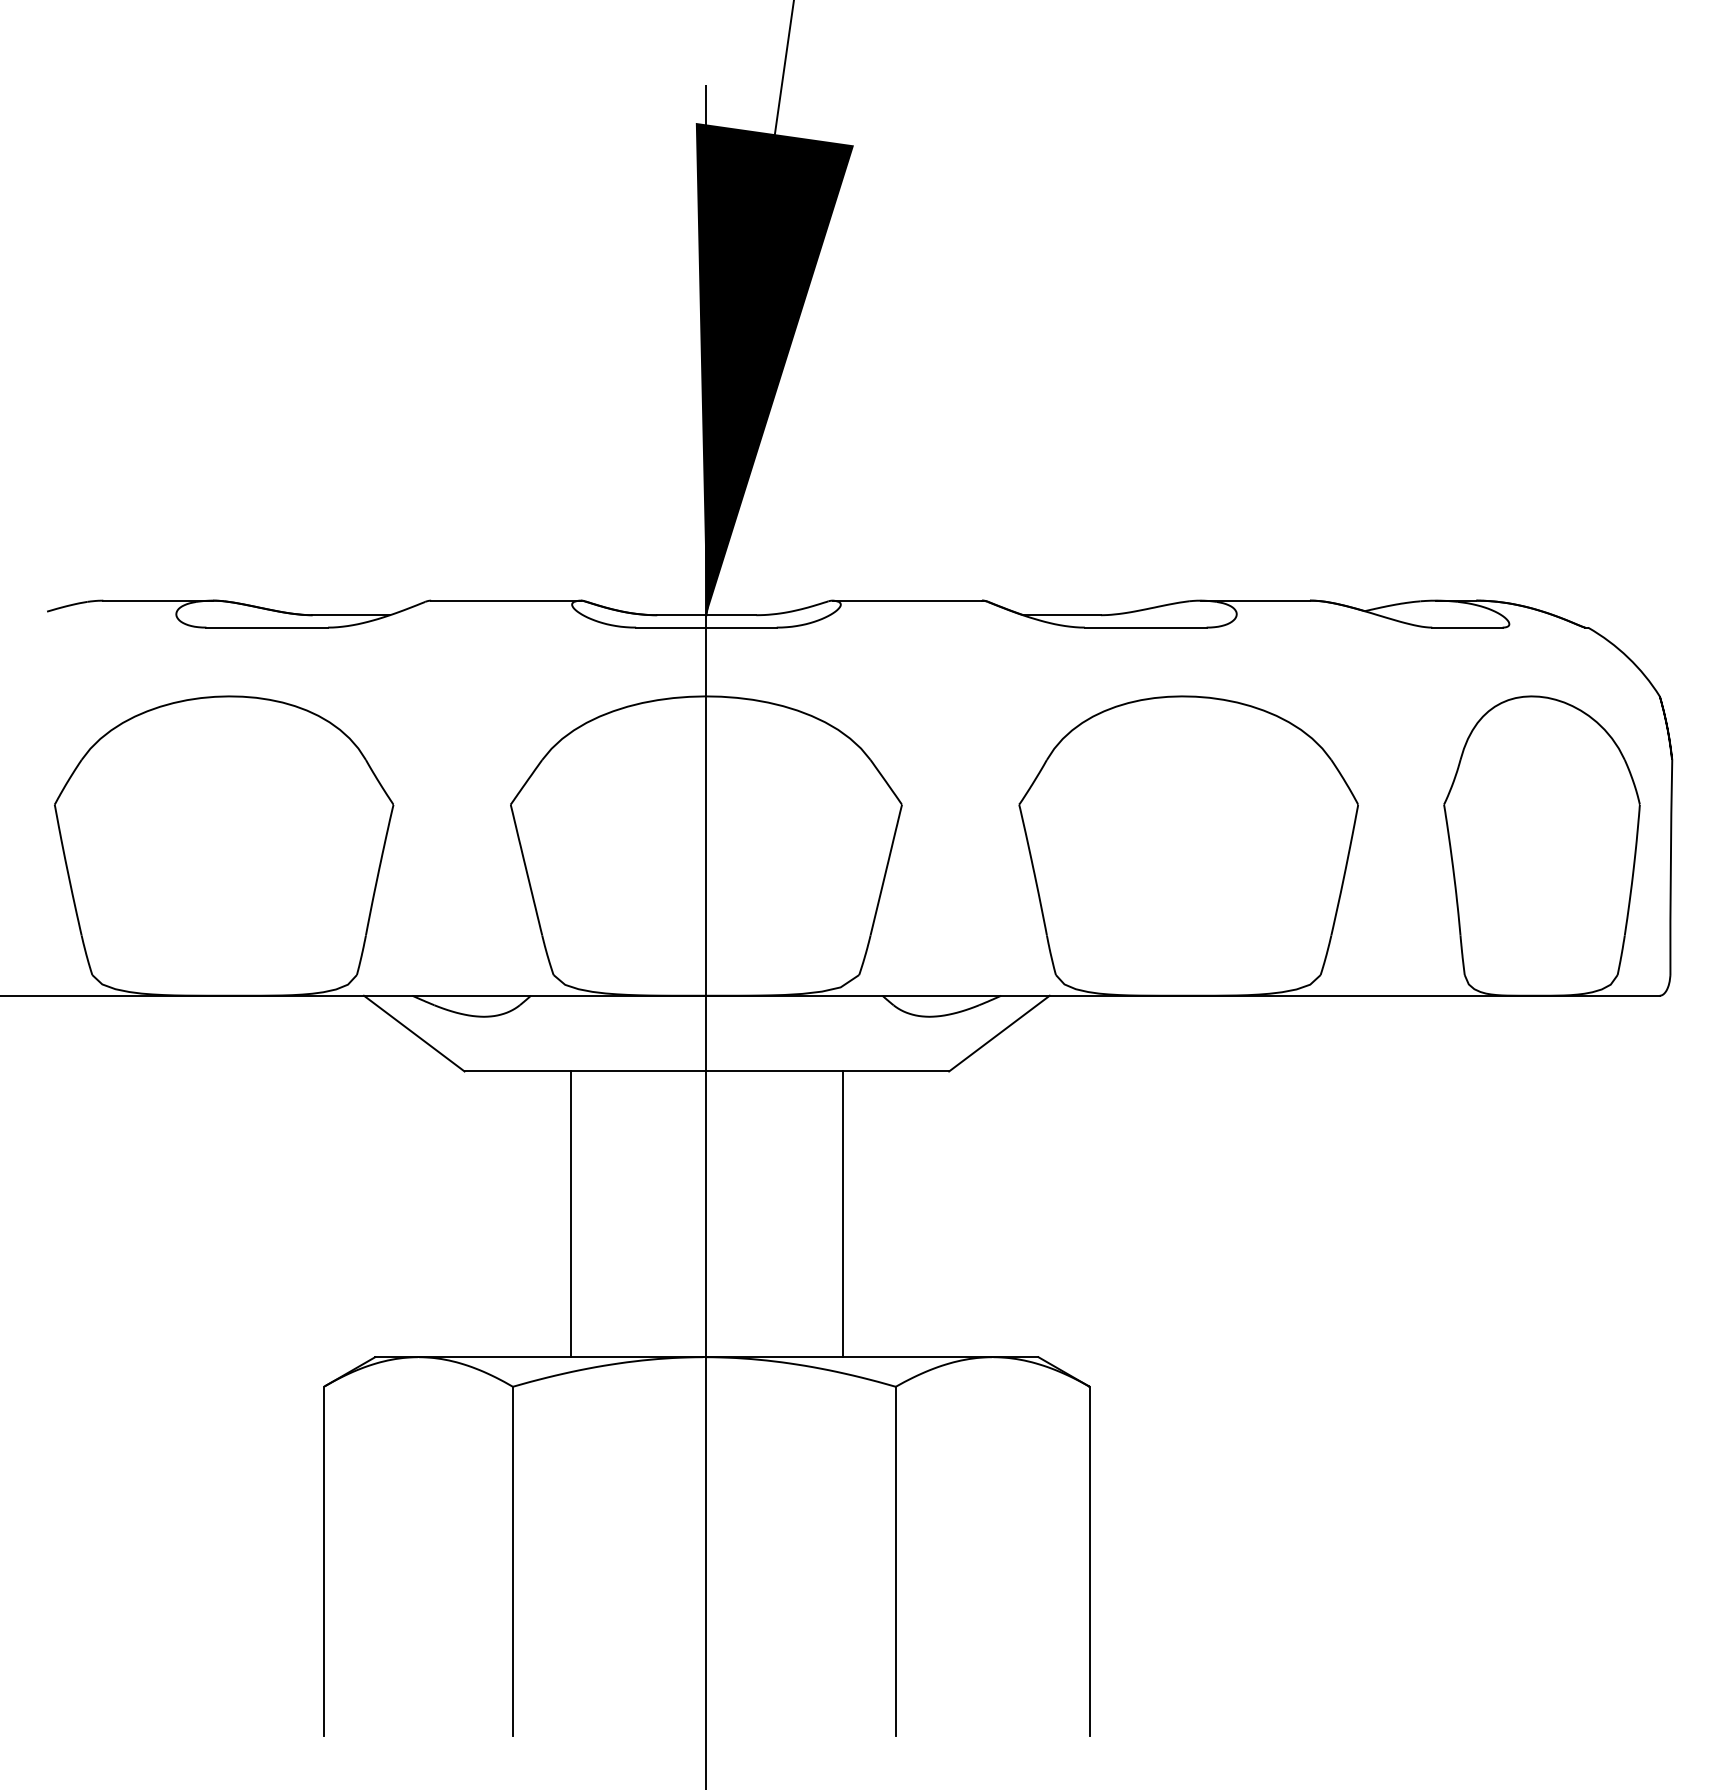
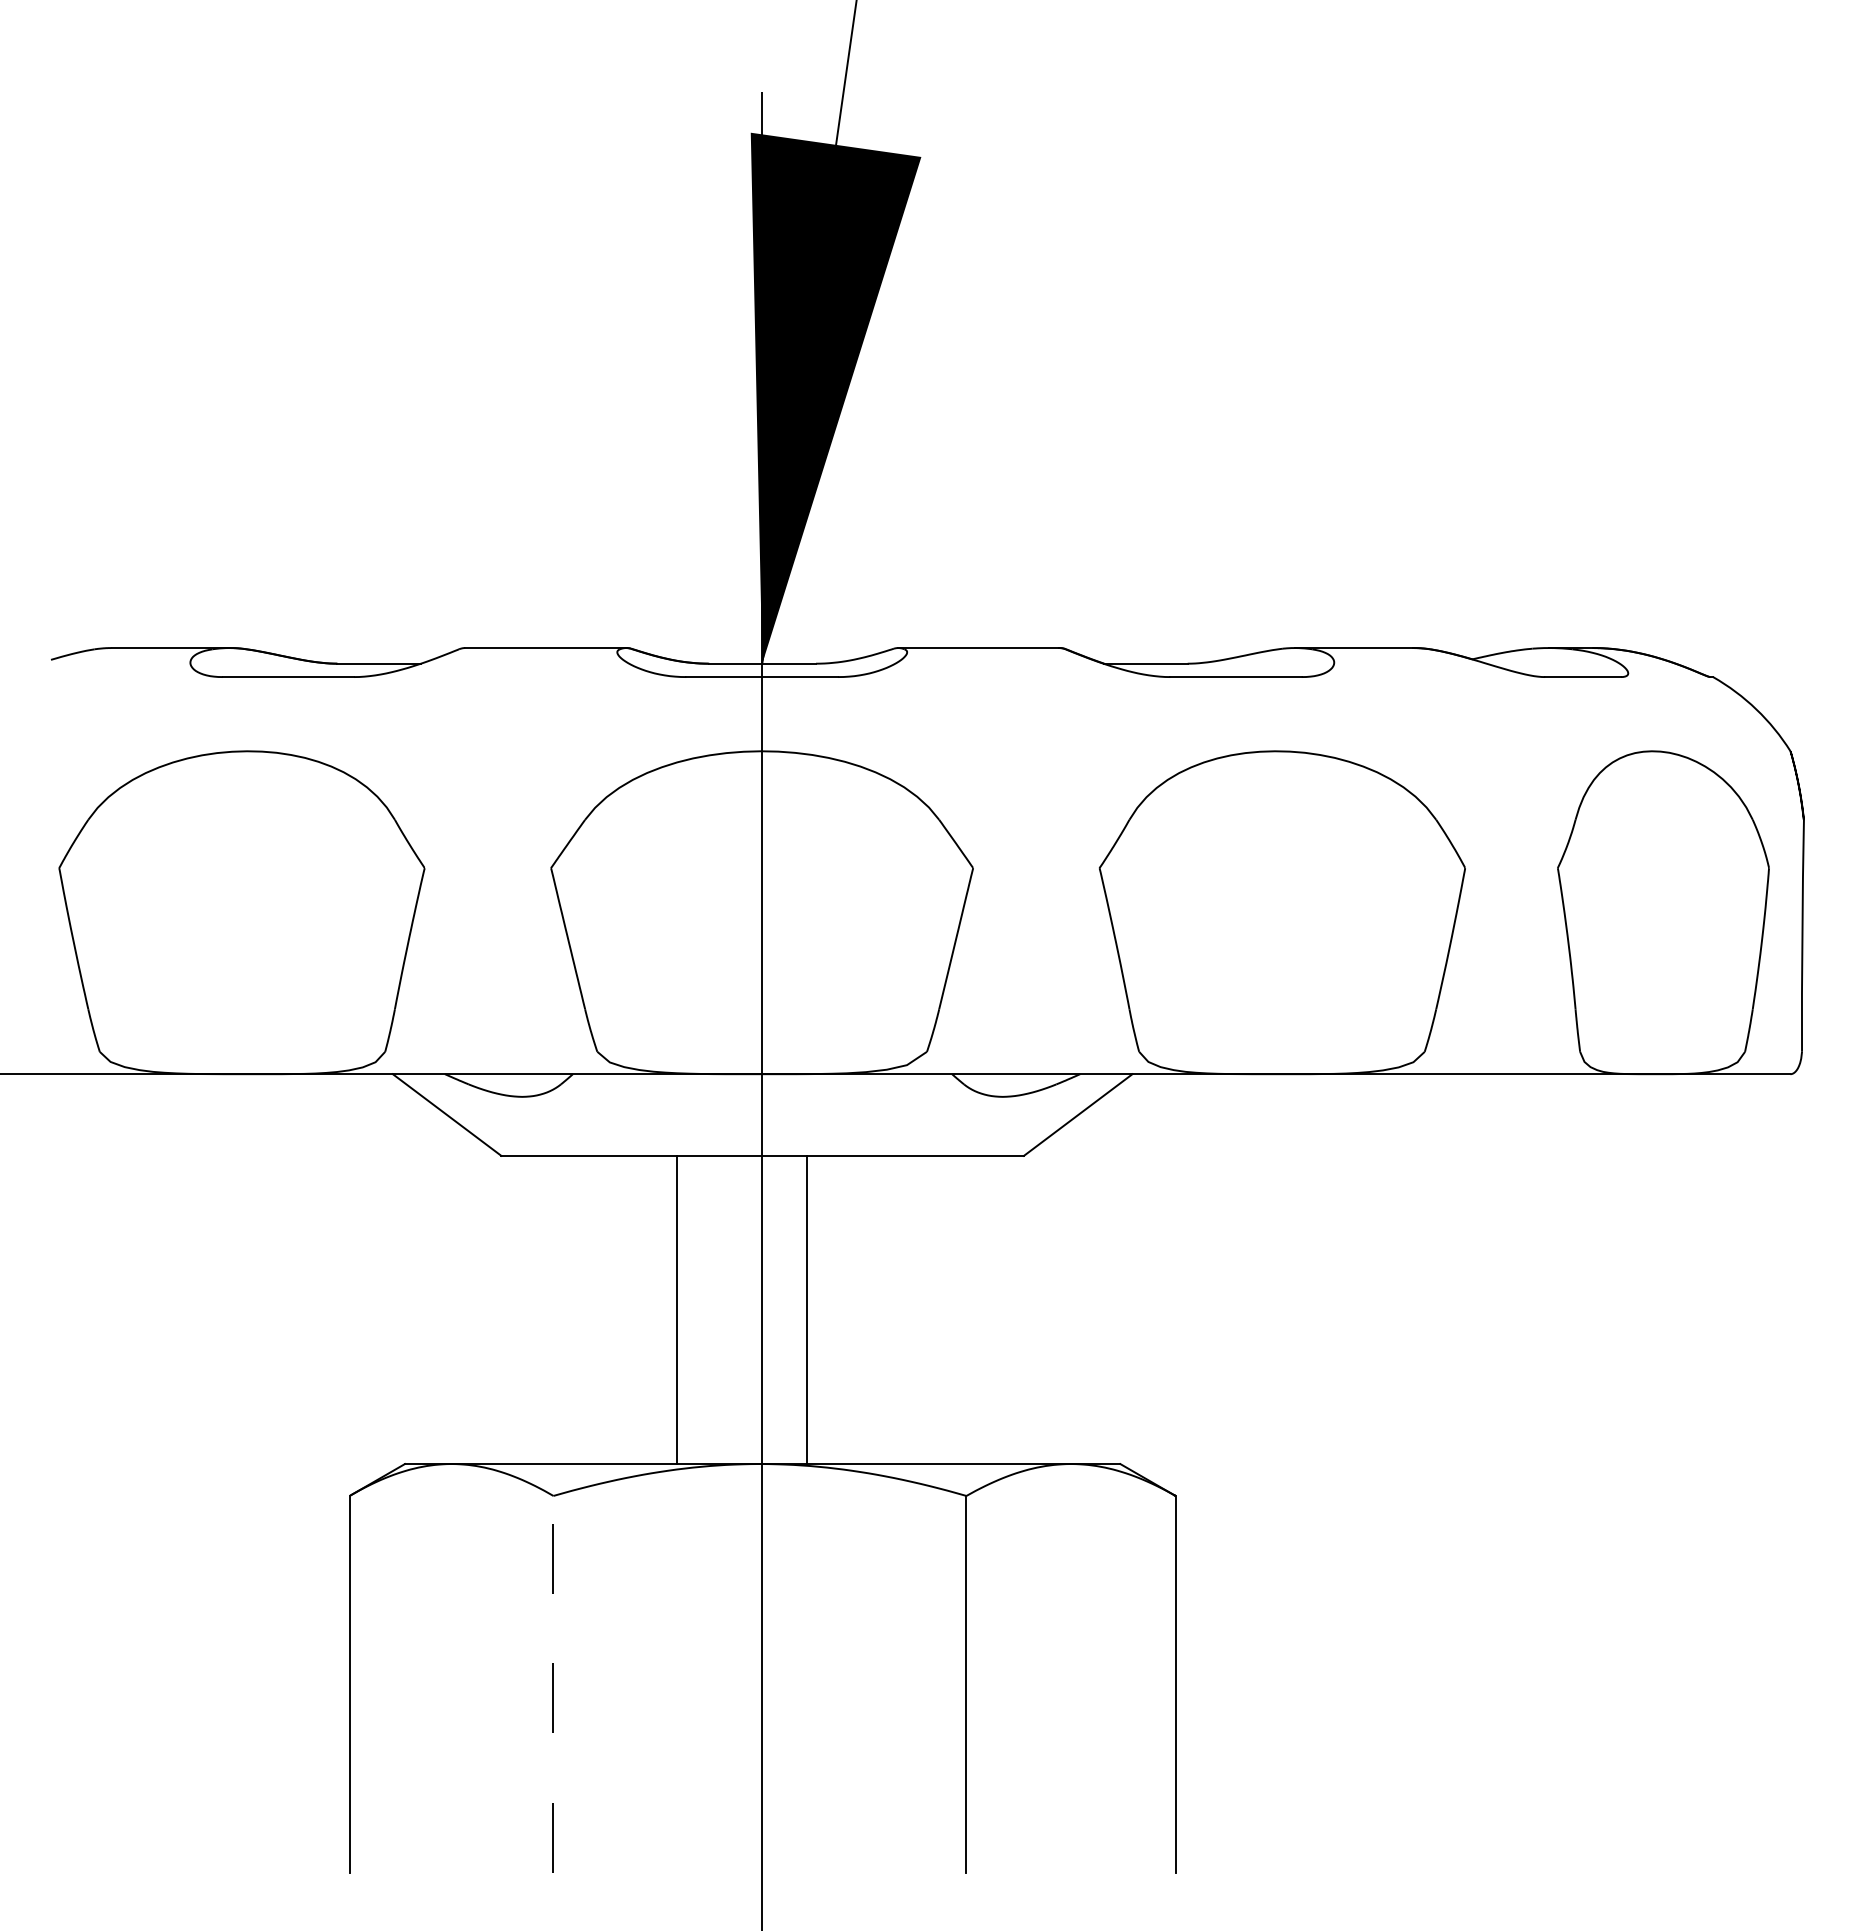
line: (570, 1213) -> (676, 1309), moved
line: (842, 1213) -> (806, 1309), moved
line: (512, 1561) -> (553, 1684), solid -> dashed

